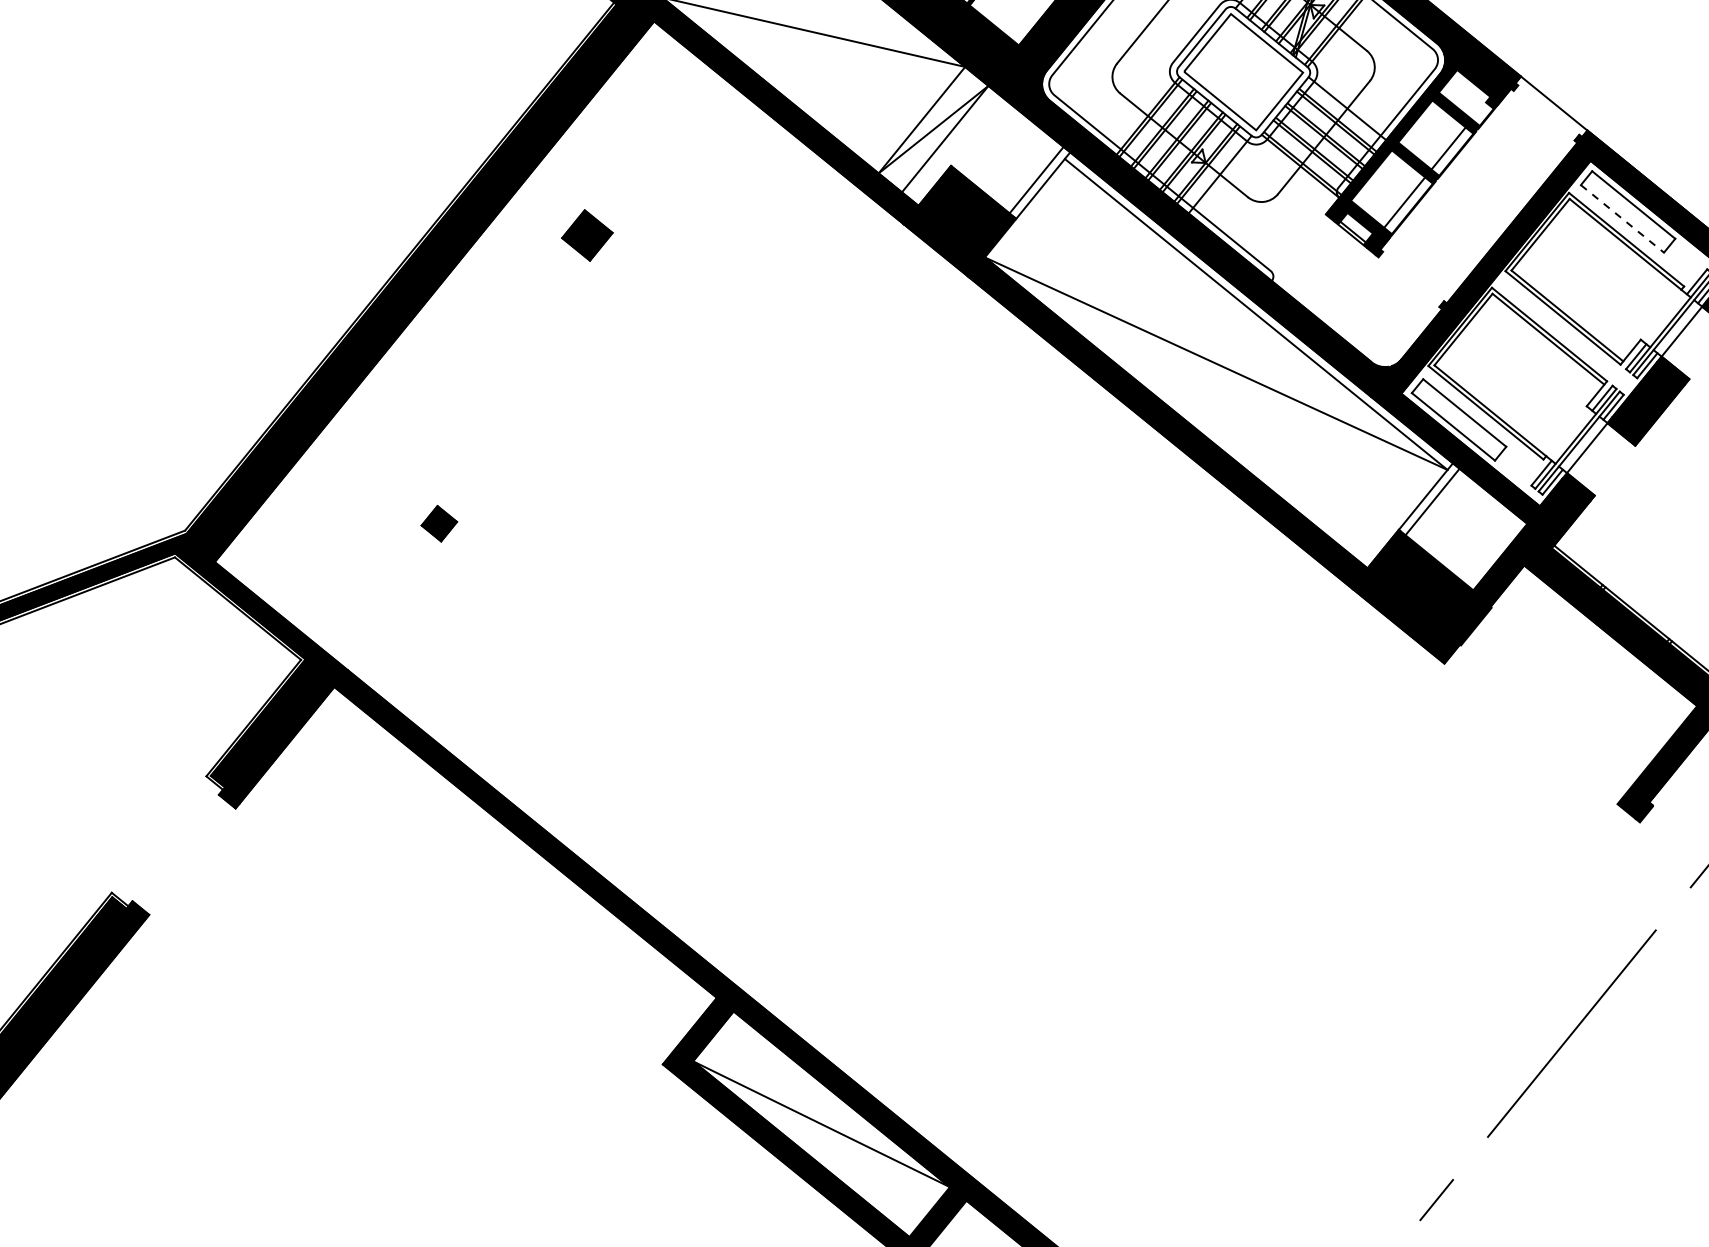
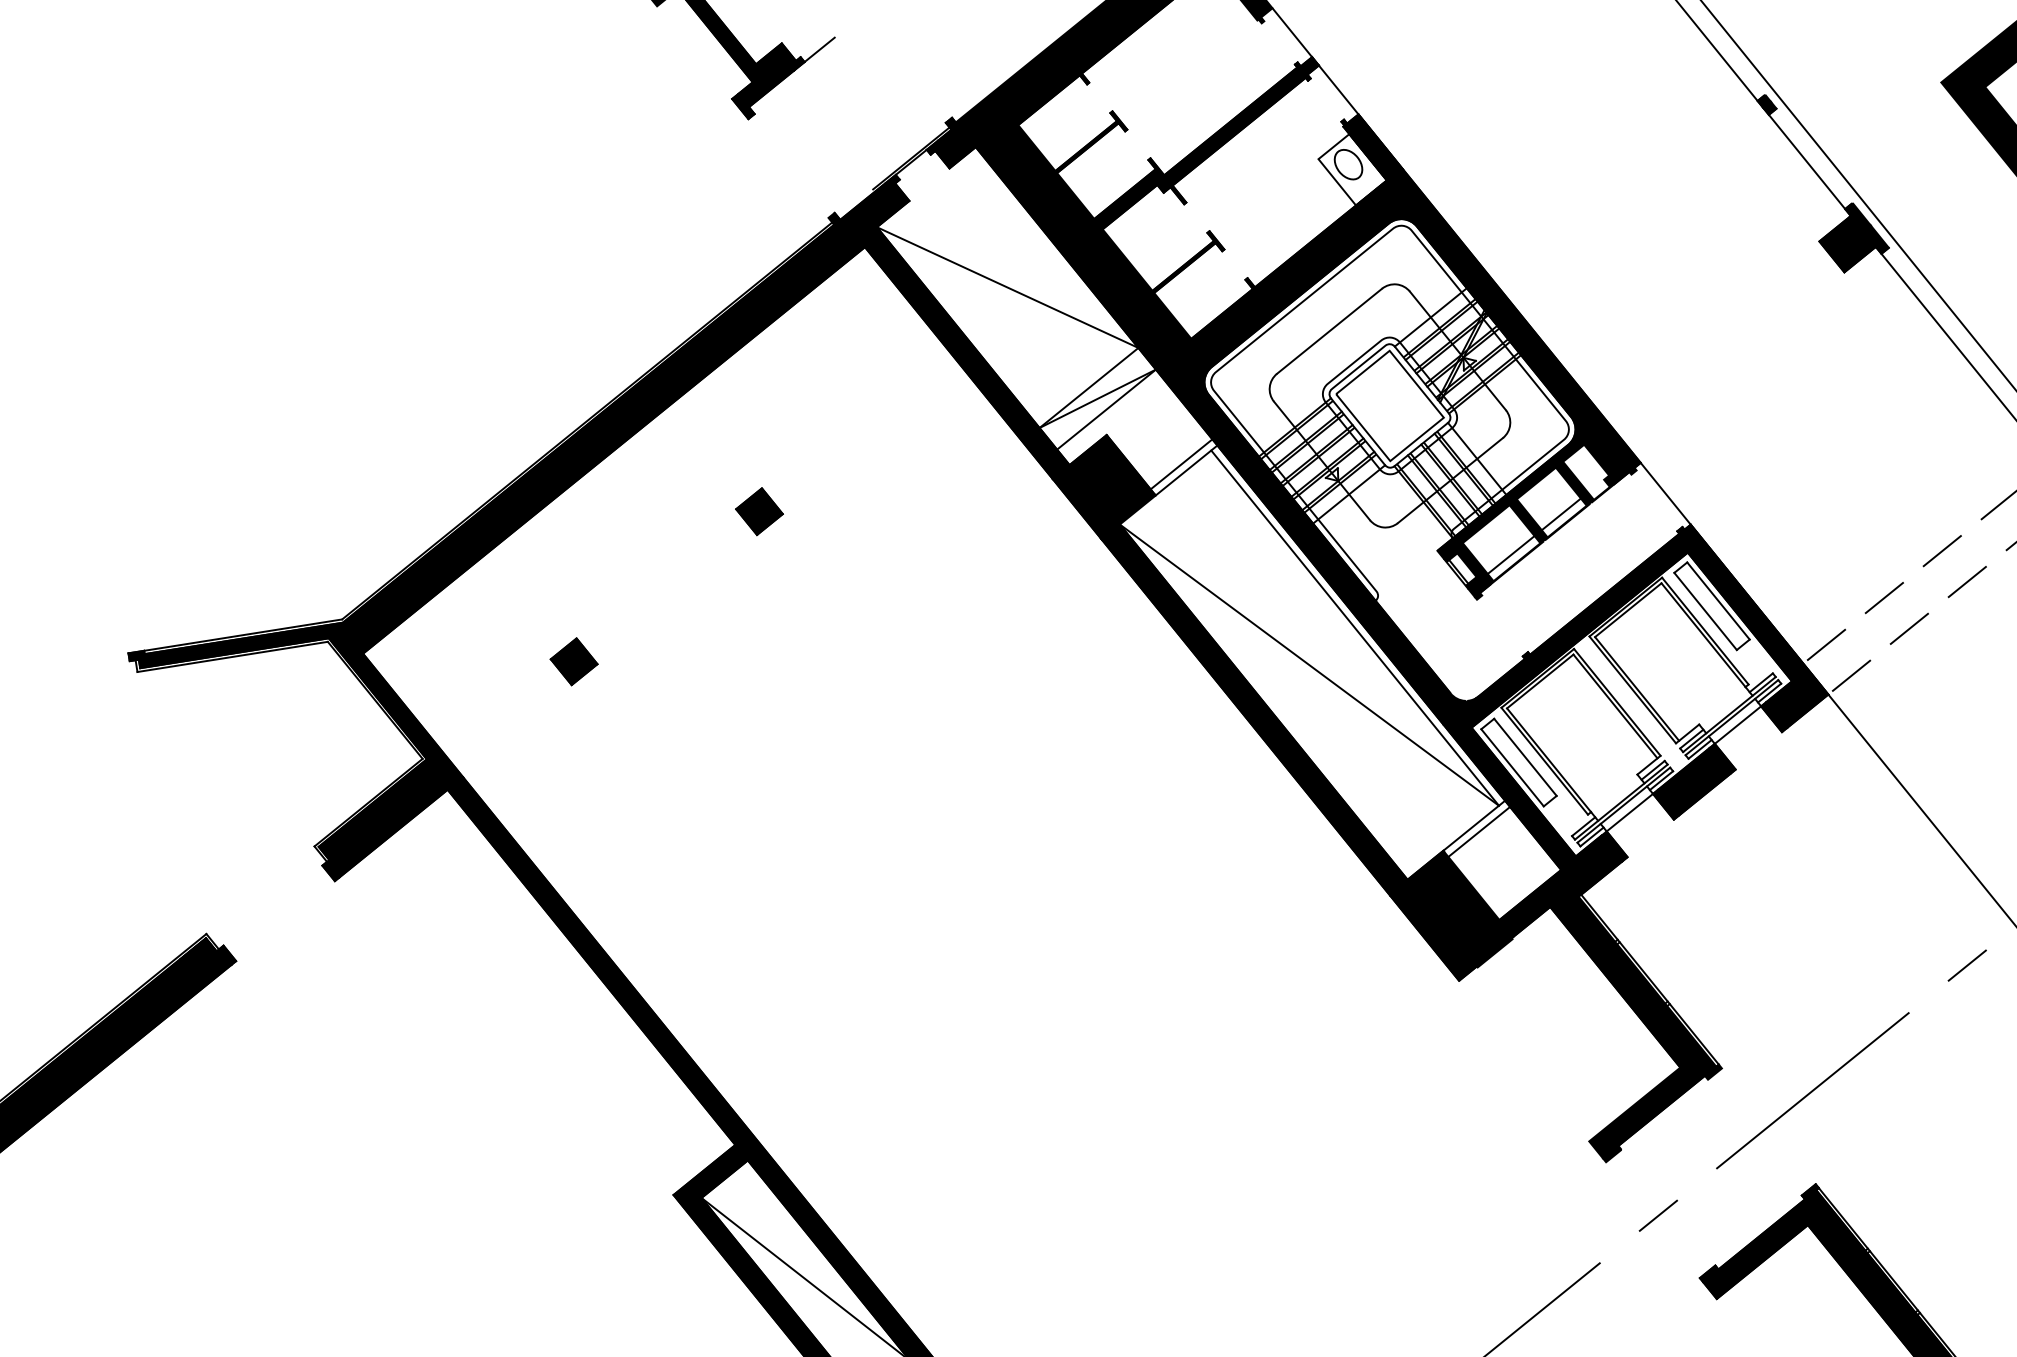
line: (1622, 218) -> (1705, 611), dashed -> solid
part: (587, 235) -> (759, 511), moved
part: (438, 523) -> (573, 661), size x1.43

